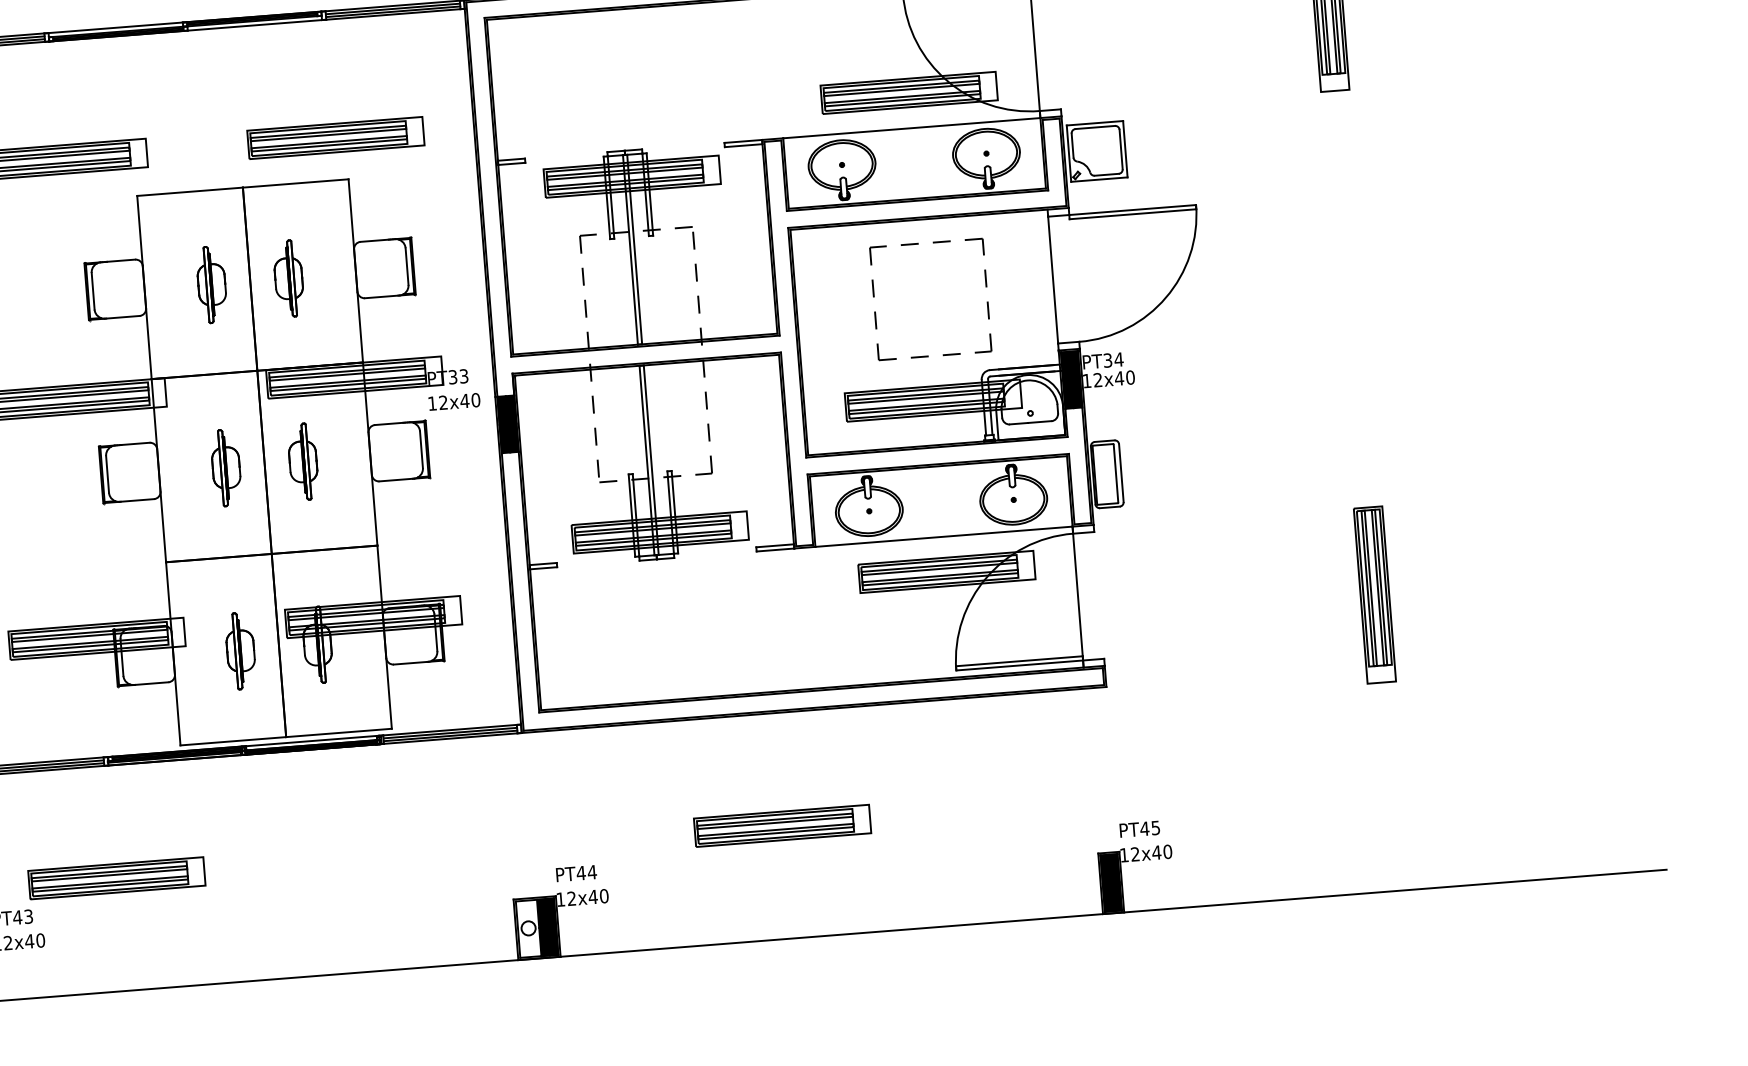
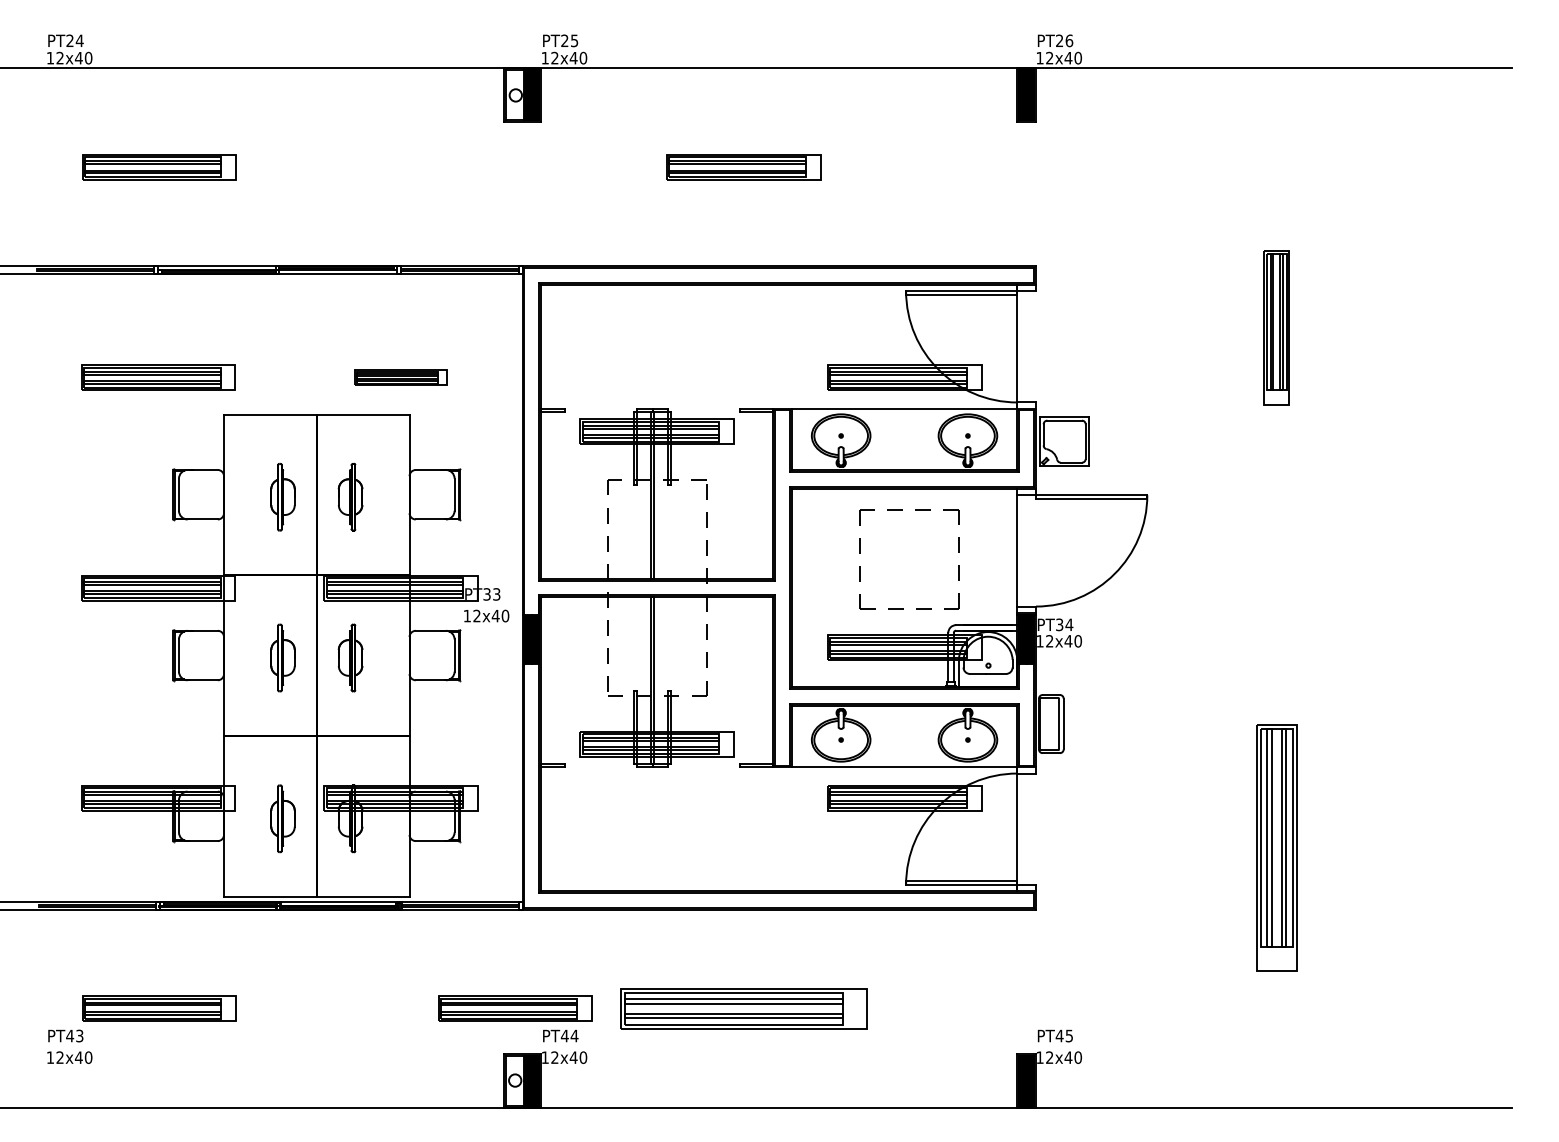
part: (334, 137) -> (400, 377), size x0.6
part: (1374, 594) -> (1276, 847), size x1.6
part: (782, 825) -> (743, 1008), size x1.6
part: (522, 846) -> (515, 1008), added

